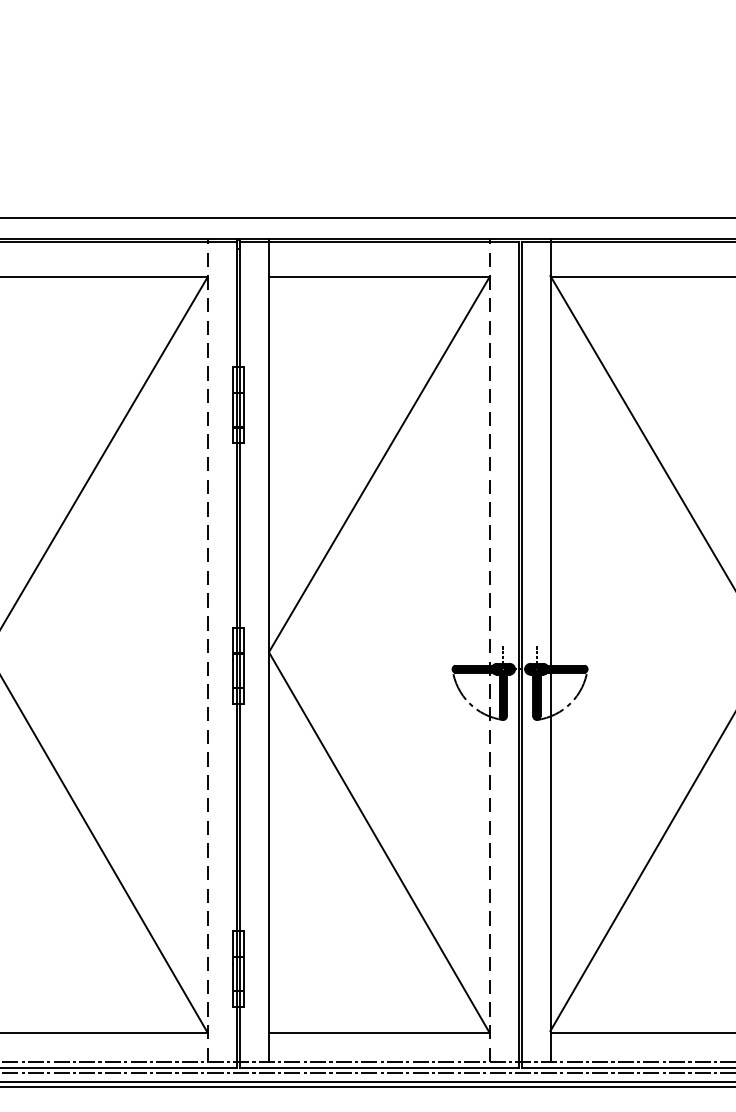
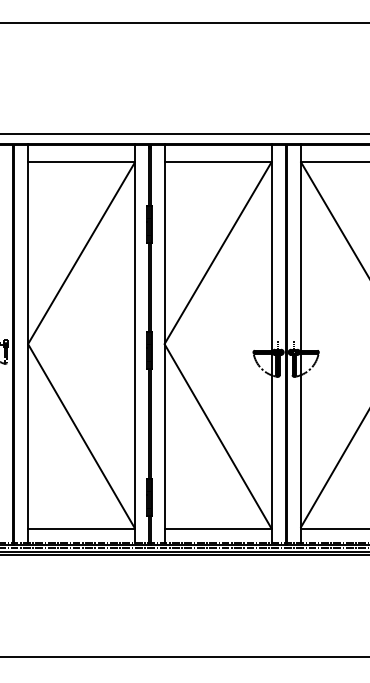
line: (208, 648) -> (135, 342), dashed -> solid
line: (489, 648) -> (271, 342), dashed -> solid

